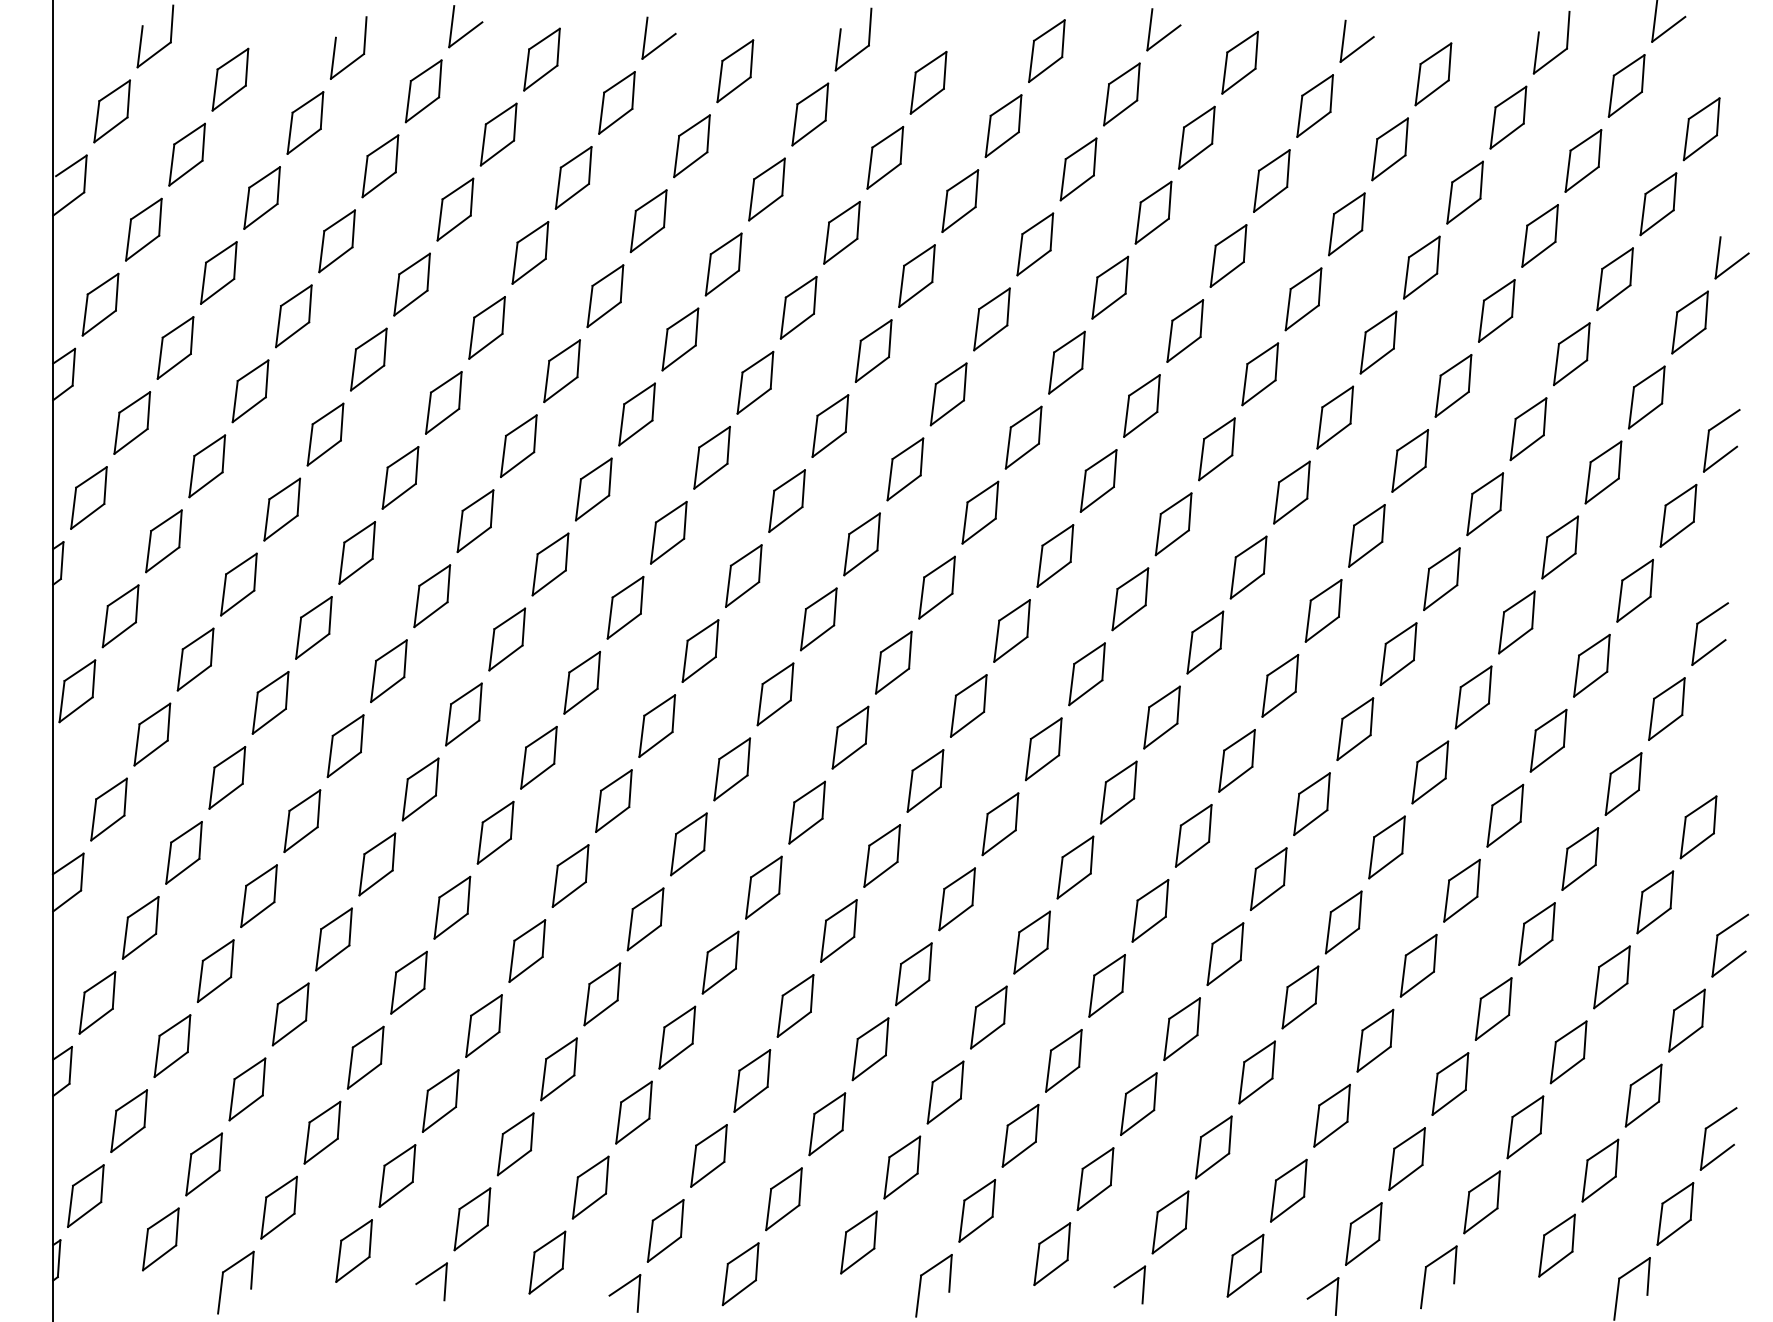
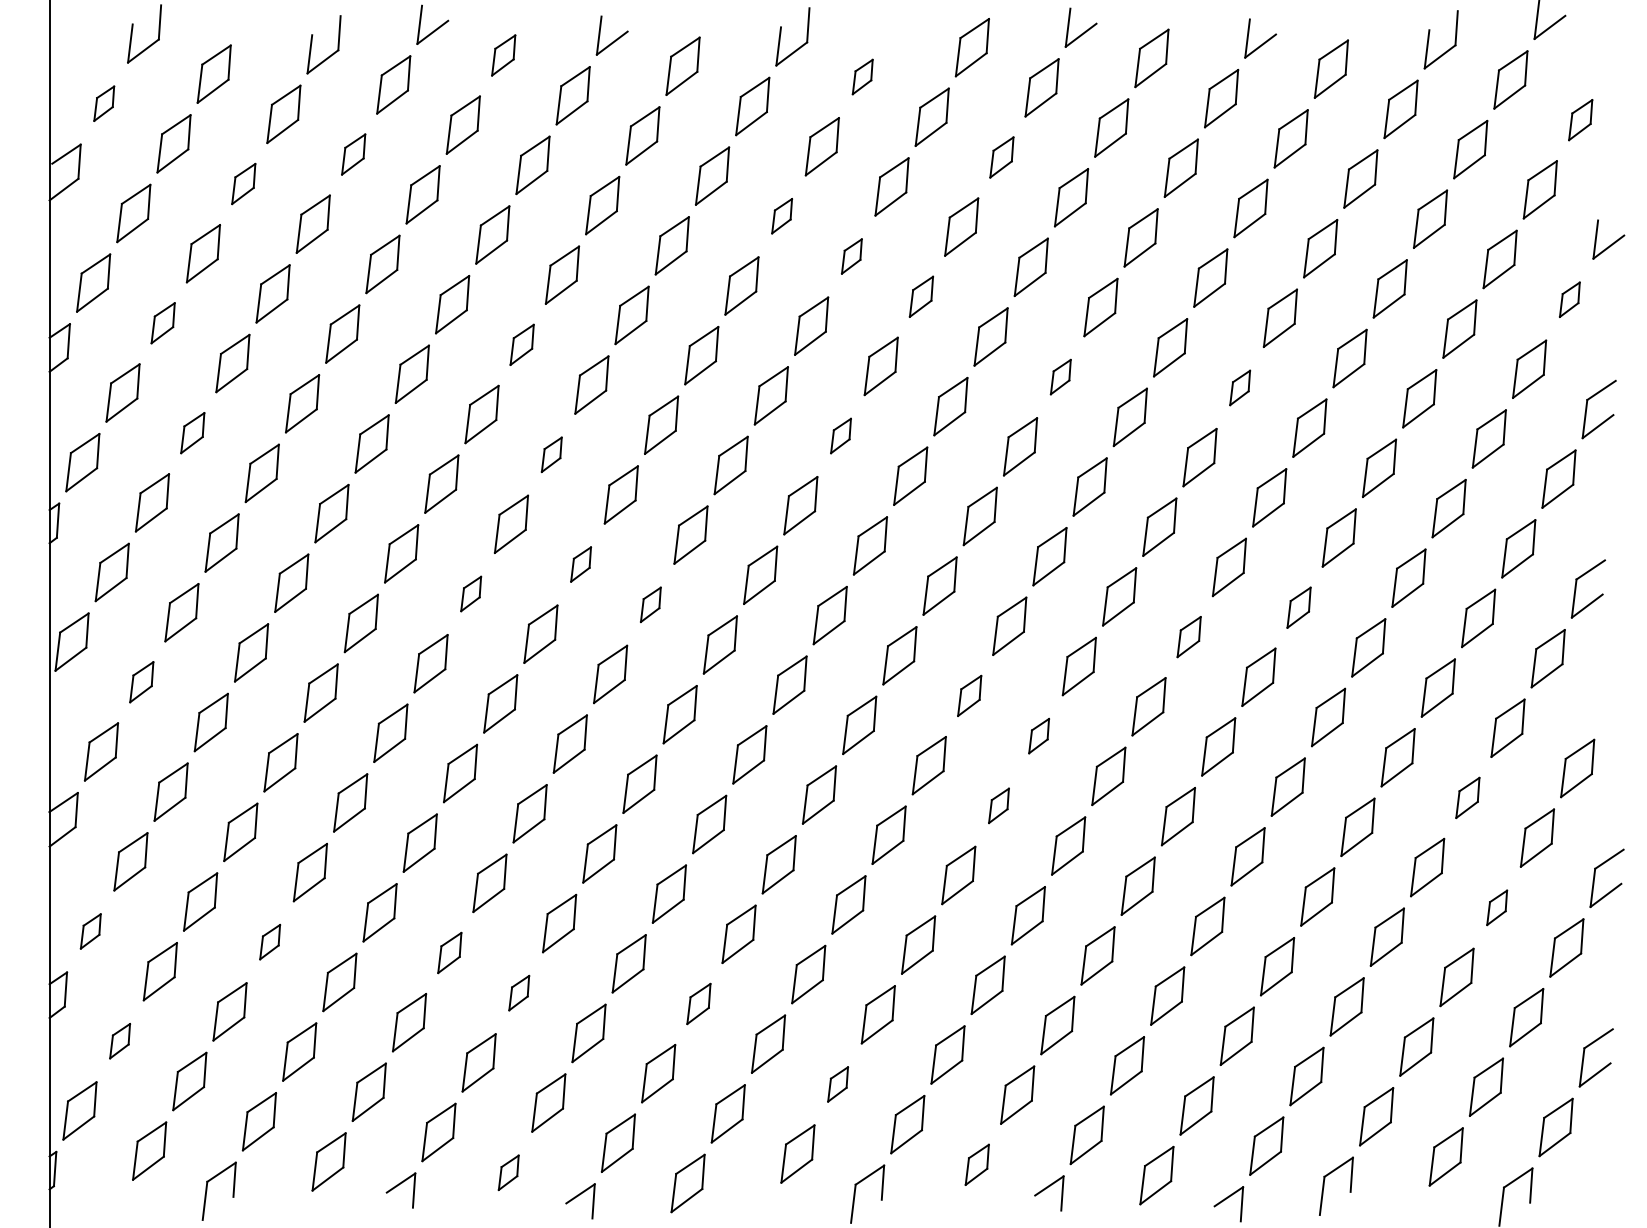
part: (541, 59) -> (503, 55), size x0.7
part: (928, 82) -> (862, 76), size x0.6
part: (111, 111) -> (103, 103), size x0.6
part: (1701, 128) -> (1580, 119), size x0.7
part: (380, 166) -> (353, 154), size x0.7
part: (1078, 169) -> (1001, 157), size x0.7
part: (261, 197) -> (243, 183), size x0.7
part: (841, 231) -> (781, 215), size x0.6
part: (916, 276) -> (851, 256), size x0.6
part: (992, 319) -> (921, 296), size x0.7
part: (1689, 322) -> (1569, 299), size x0.6
part: (174, 347) -> (162, 322), size x0.7
part: (561, 370) -> (521, 344), size x0.7
part: (1141, 405) -> (1060, 376), size x0.6
part: (1334, 417) -> (1239, 387), size x0.6
part: (207, 465) -> (192, 432), size x0.7
part: (904, 468) -> (840, 435), size x0.6
part: (593, 489) -> (551, 454), size x0.6
part: (624, 607) -> (580, 564), size x0.6
part: (506, 638) -> (470, 593), size x0.6
part: (700, 650) -> (650, 604), size x0.6
part: (1397, 654) -> (1298, 607), size x0.7
part: (1279, 685) -> (1188, 636), size x0.7
part: (152, 733) -> (141, 681), size x0.7
part: (1043, 748) -> (969, 695), size x0.7
part: (1118, 791) -> (1038, 735), size x0.6
part: (1579, 858) -> (1467, 797), size x0.7
part: (1074, 867) -> (998, 805), size x0.6
part: (1611, 977) -> (1496, 907), size x0.6
part: (97, 1002) -> (90, 931), size x0.6
part: (289, 1013) -> (269, 941), size x0.6
part: (483, 1025) -> (449, 952), size x0.7
part: (558, 1068) -> (518, 992), size x0.6
part: (751, 1080) -> (698, 1003), size x0.7
part: (128, 1120) -> (119, 1040), size x0.6
part: (901, 1167) -> (837, 1084), size x0.6
part: (1051, 1253) -> (976, 1164), size x0.7
part: (547, 1262) -> (508, 1172), size x0.6

